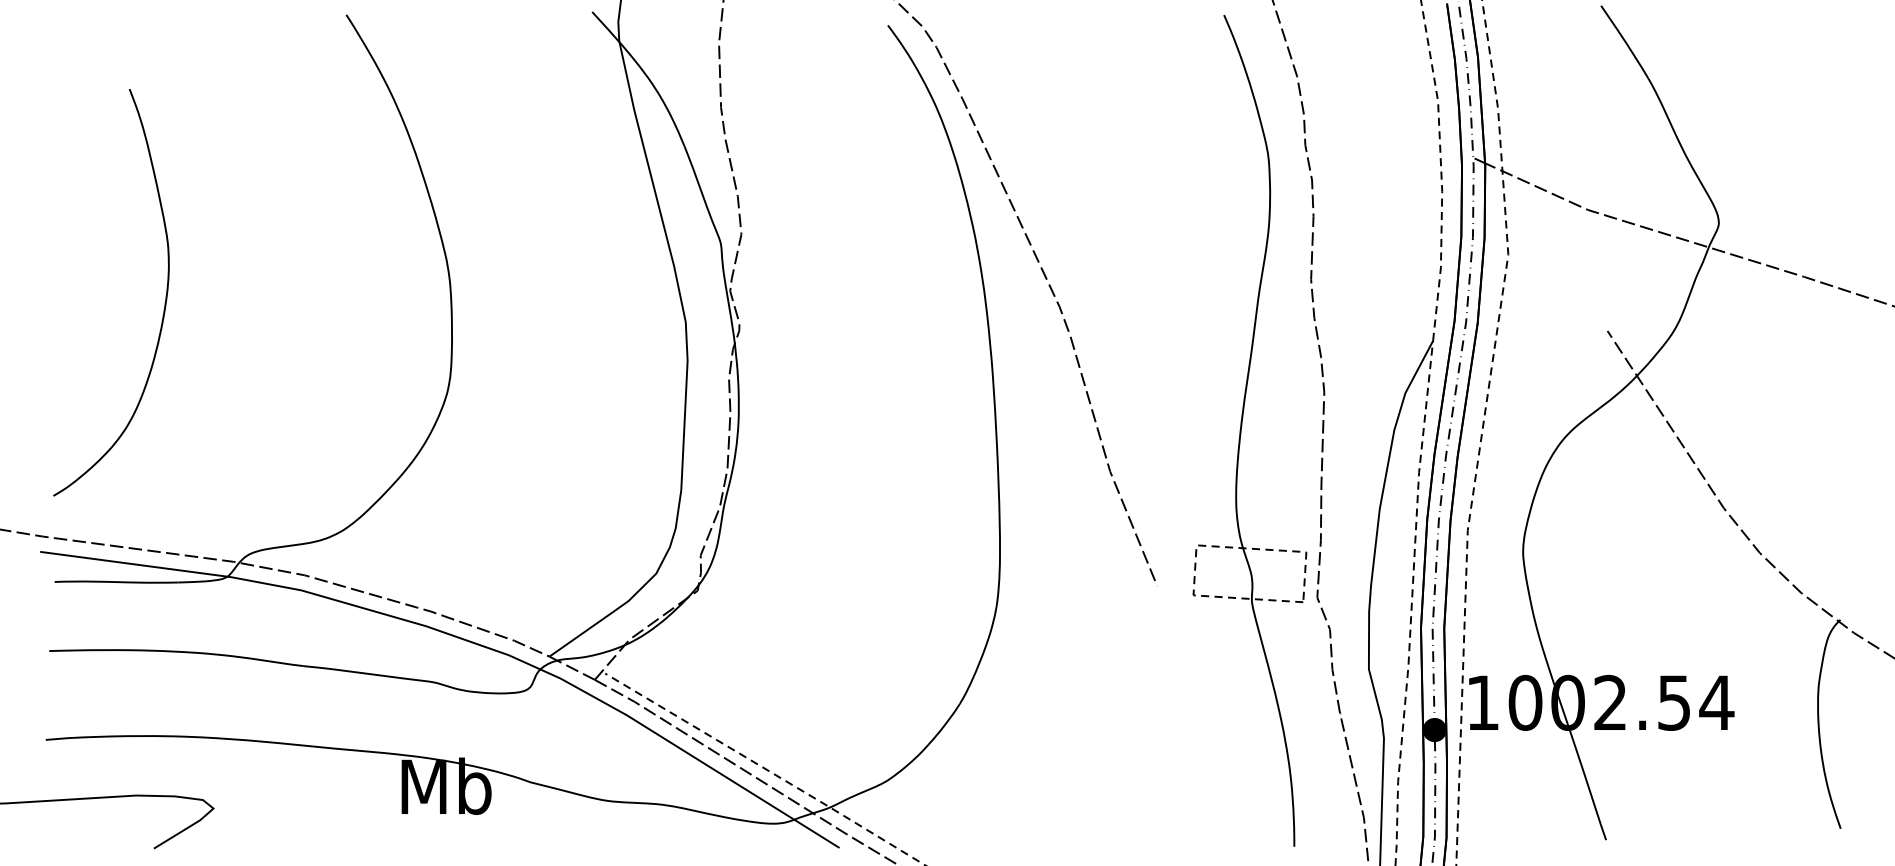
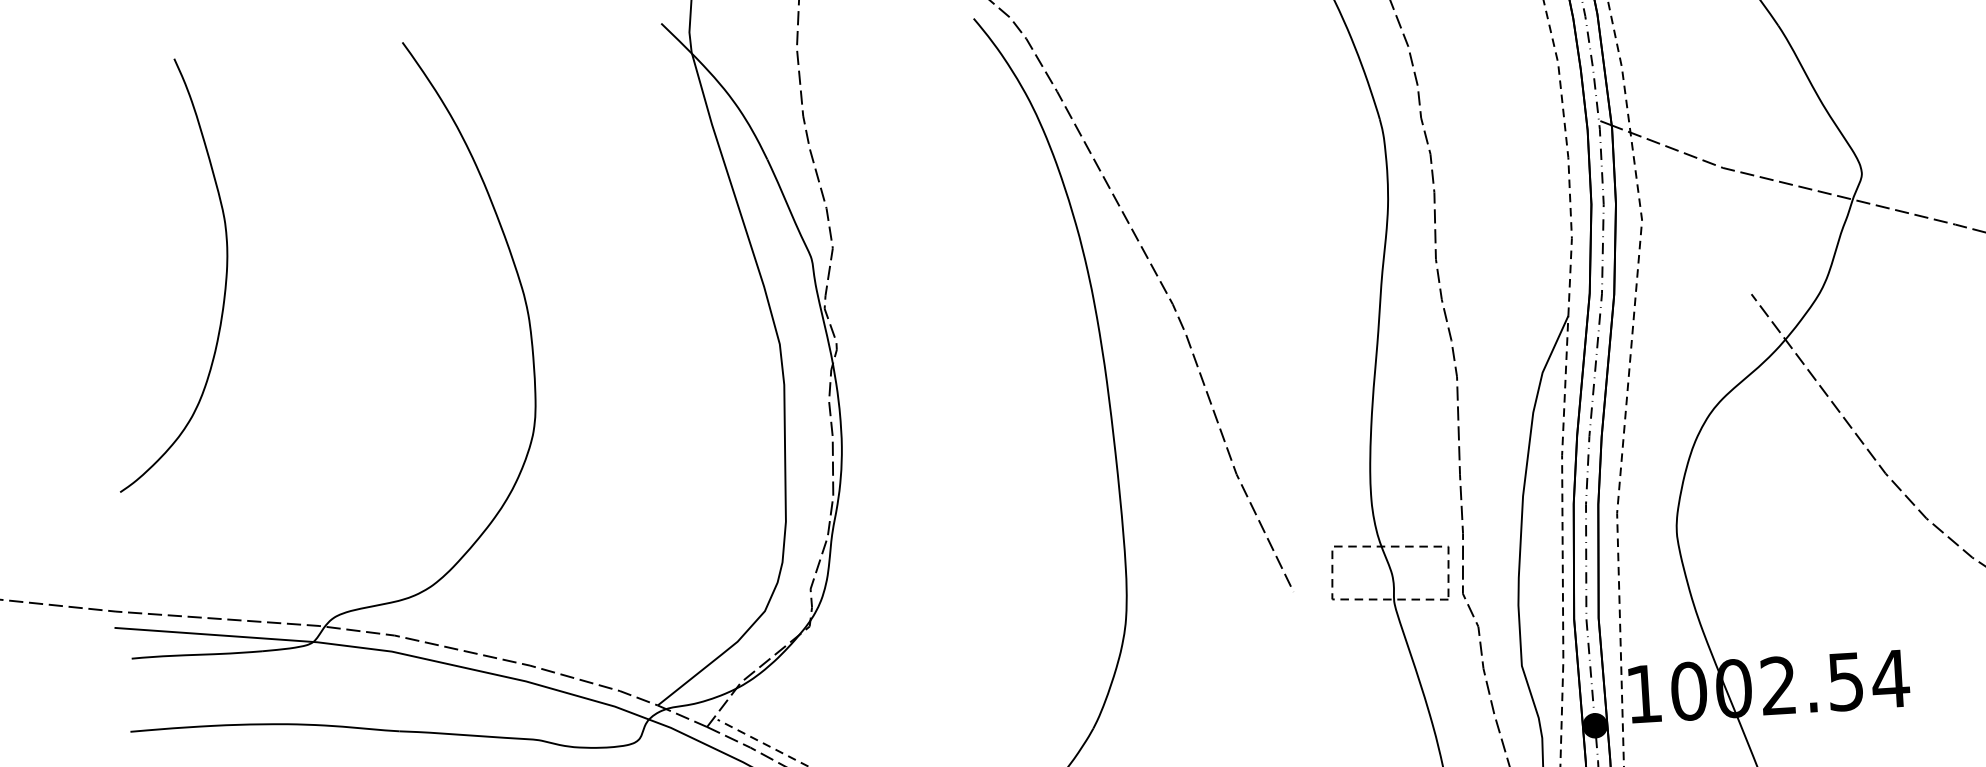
curve: (165, 295) -> (225, 273), moved

